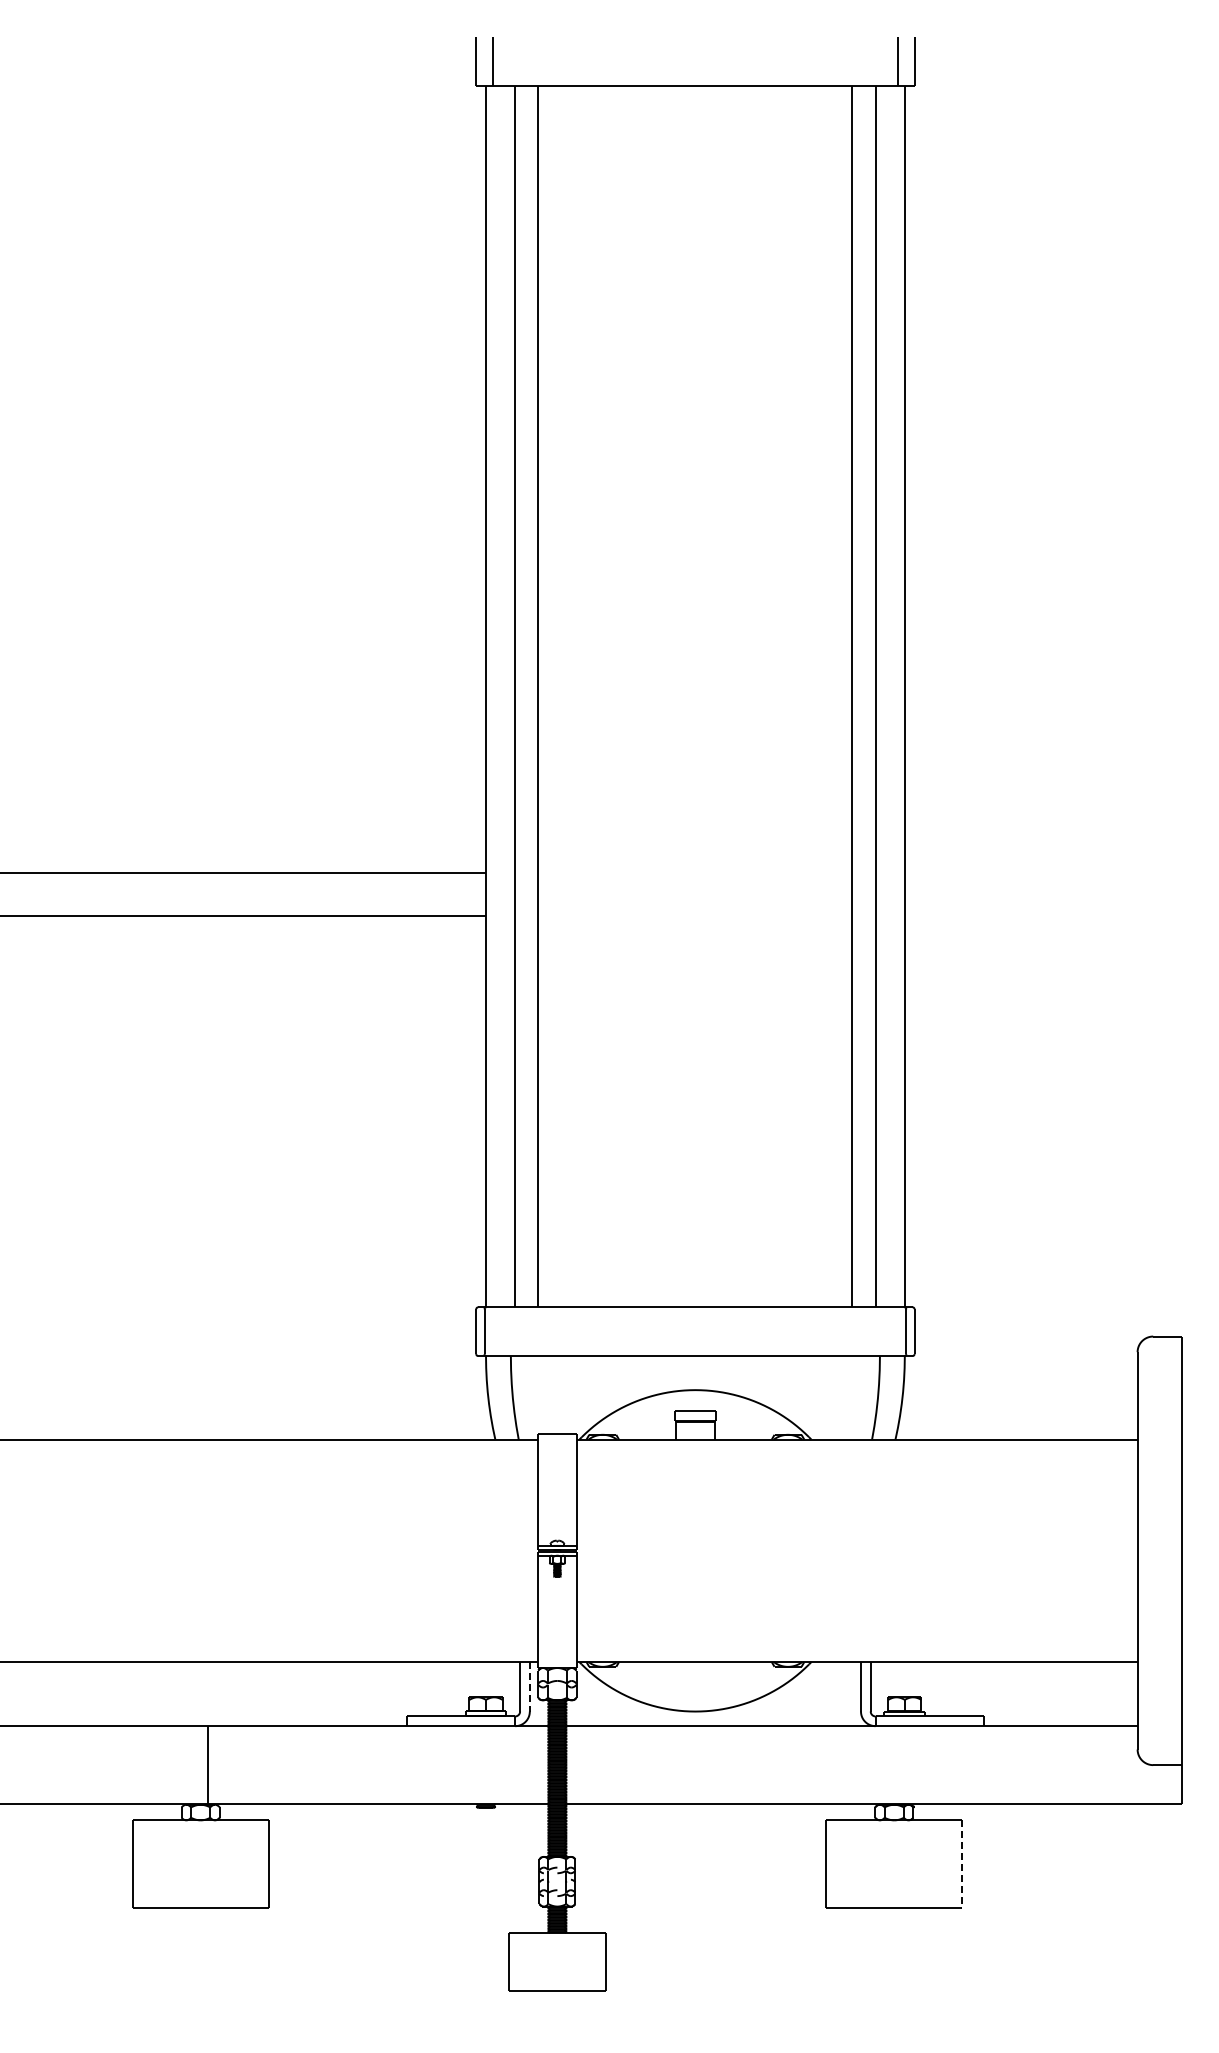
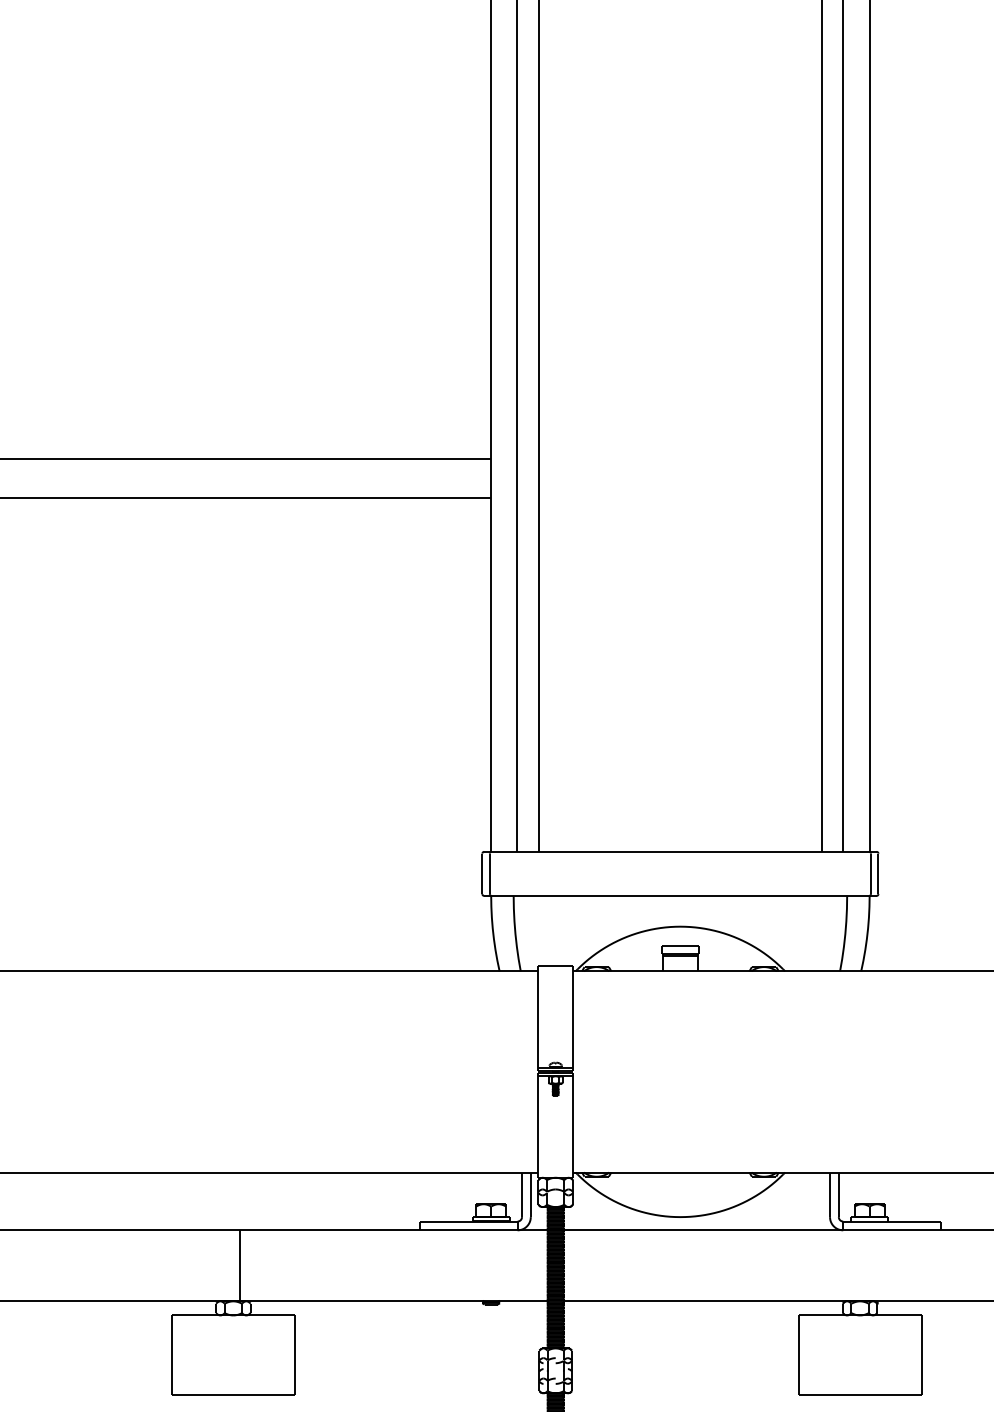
line: (529, 1686) -> (530, 1194), dashed -> solid
line: (962, 1864) -> (921, 1355), dashed -> solid

